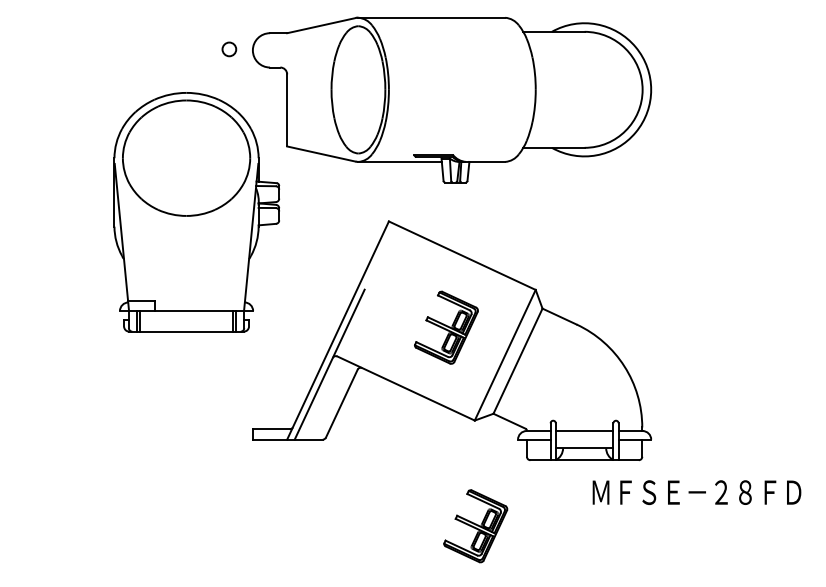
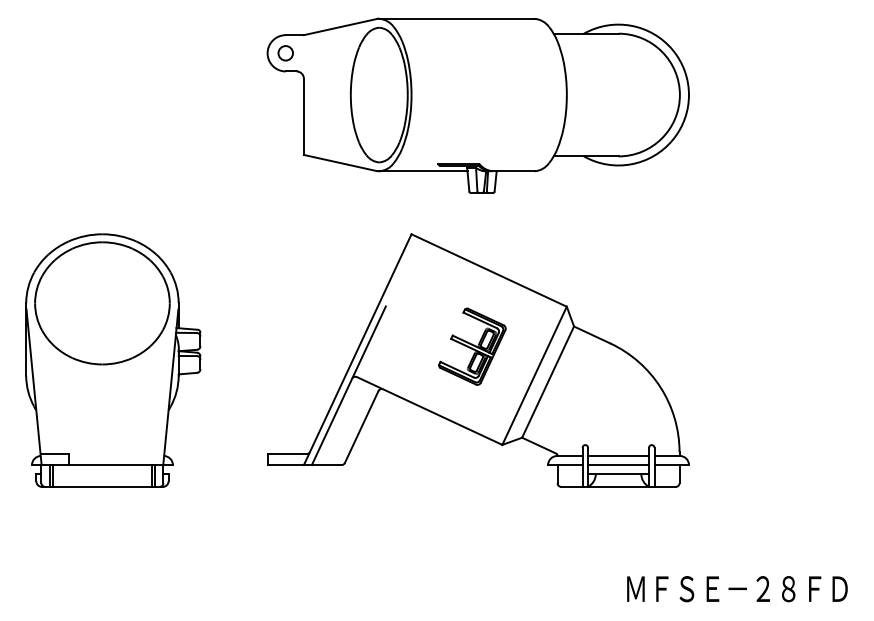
circle: (229, 49) -> (285, 53), moved
part: (196, 212) -> (113, 360), moved
line: (584, 440) -> (618, 465), added
text: (697, 492) -> (737, 589), moved
part: (475, 526) -> (503, 556), removed

